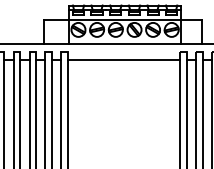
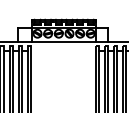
line: (123, 59) -> (63, 50), removed

